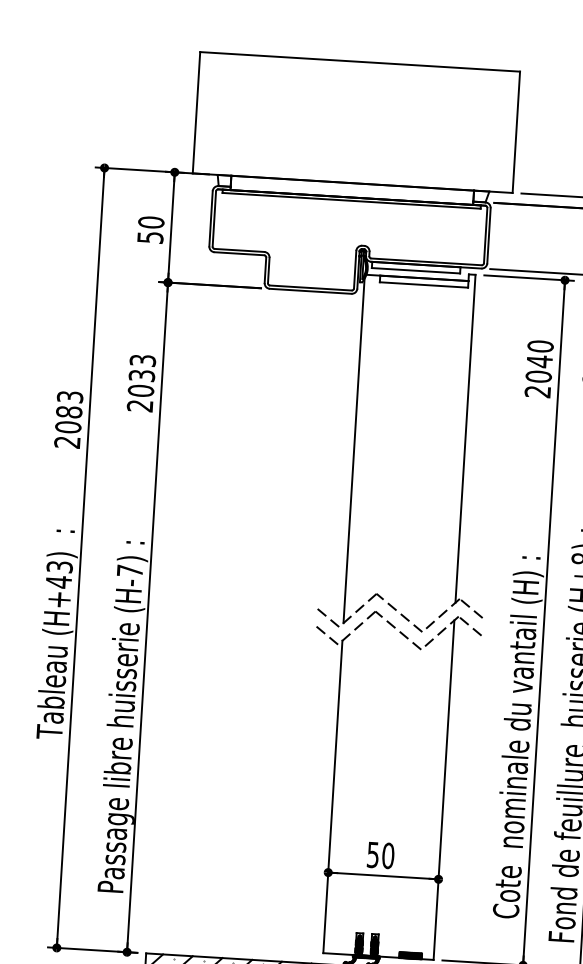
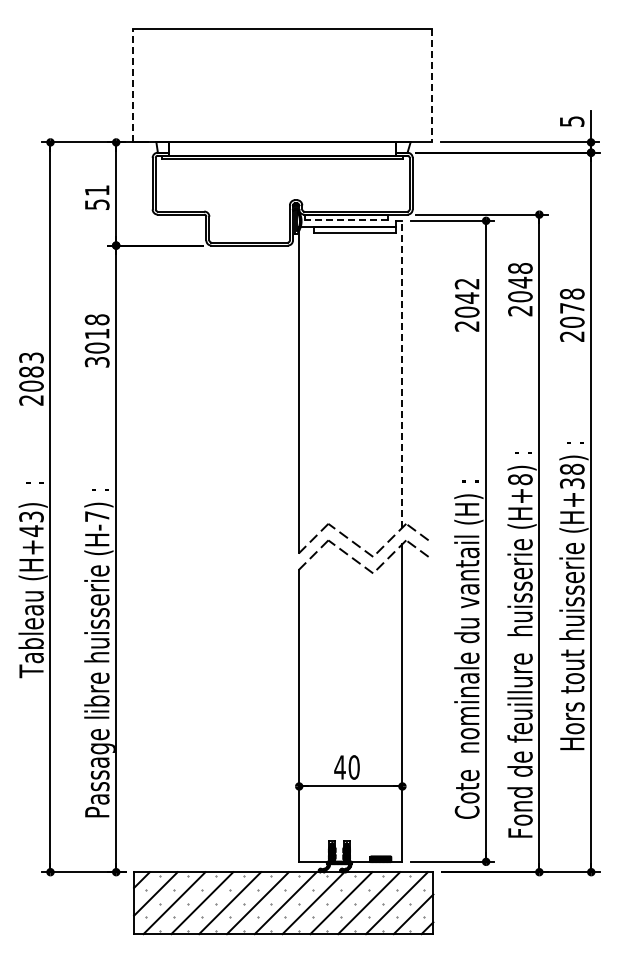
line: (196, 112) -> (133, 85), solid -> dashed
line: (516, 132) -> (432, 85), solid -> dashed
text: (150, 222) -> (96, 190), 50 -> 51
line: (415, 270) -> (346, 220), solid -> dashed
text: (539, 345) -> (466, 283), 2040 -> 2042
text: (140, 382) -> (96, 340), 2033 -> 3018
line: (465, 437) -> (402, 373), solid -> dashed
line: (327, 617) -> (283, 548), removed
line: (325, 634) -> (283, 564), removed
text: (372, 854) -> (339, 767), 50 -> 40

